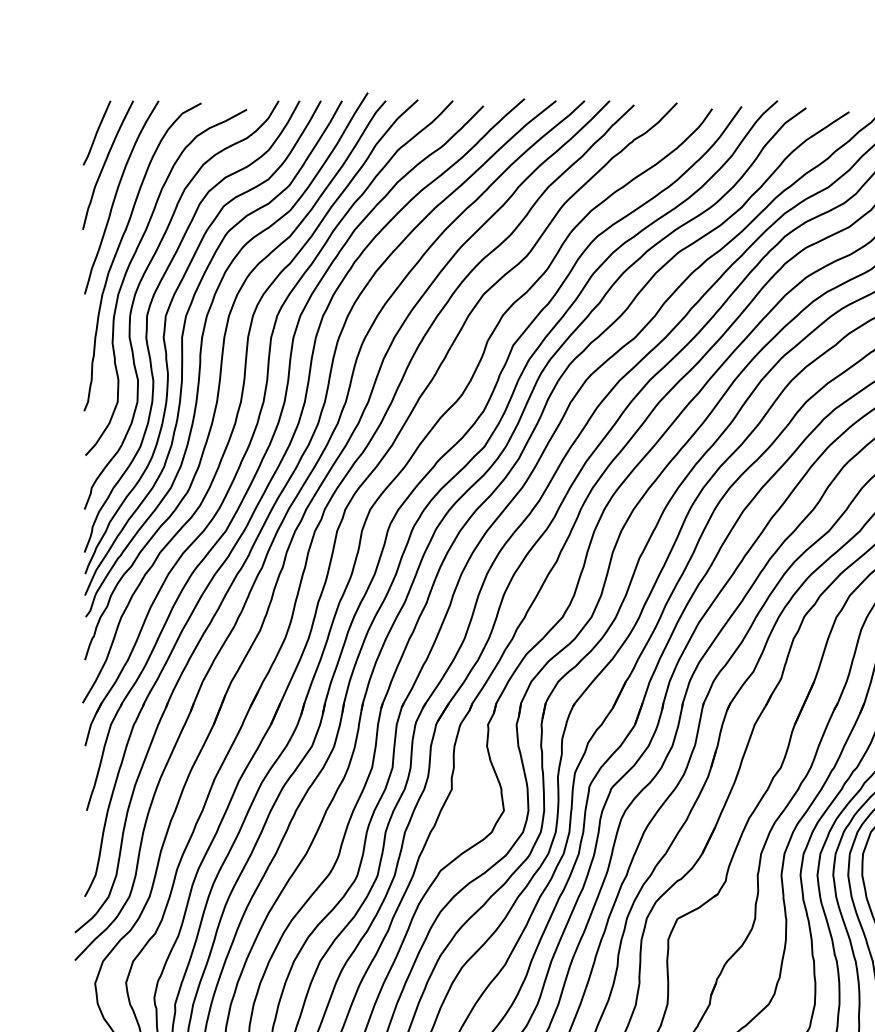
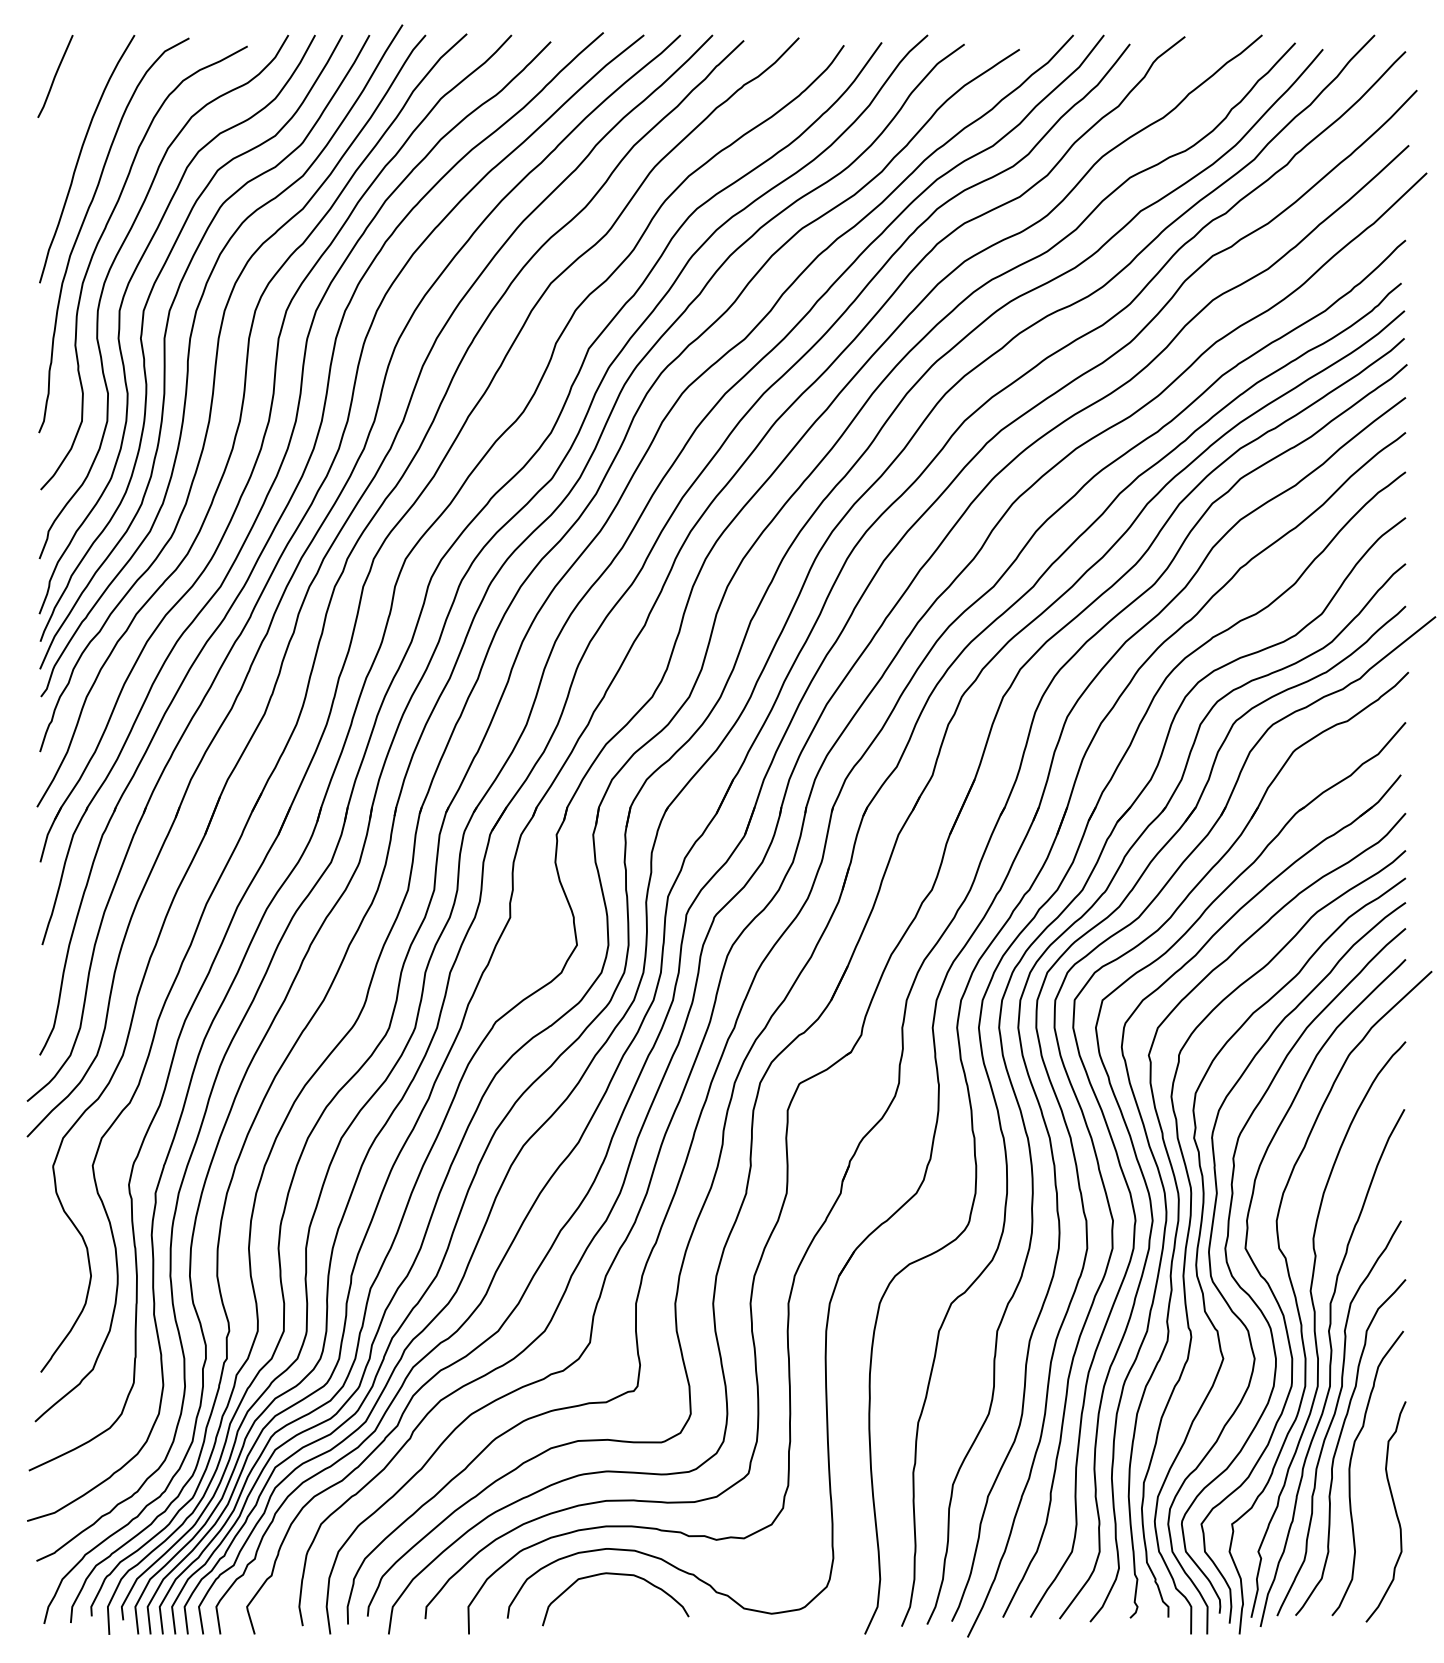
curve: (105, 163) -> (66, 115), removed

